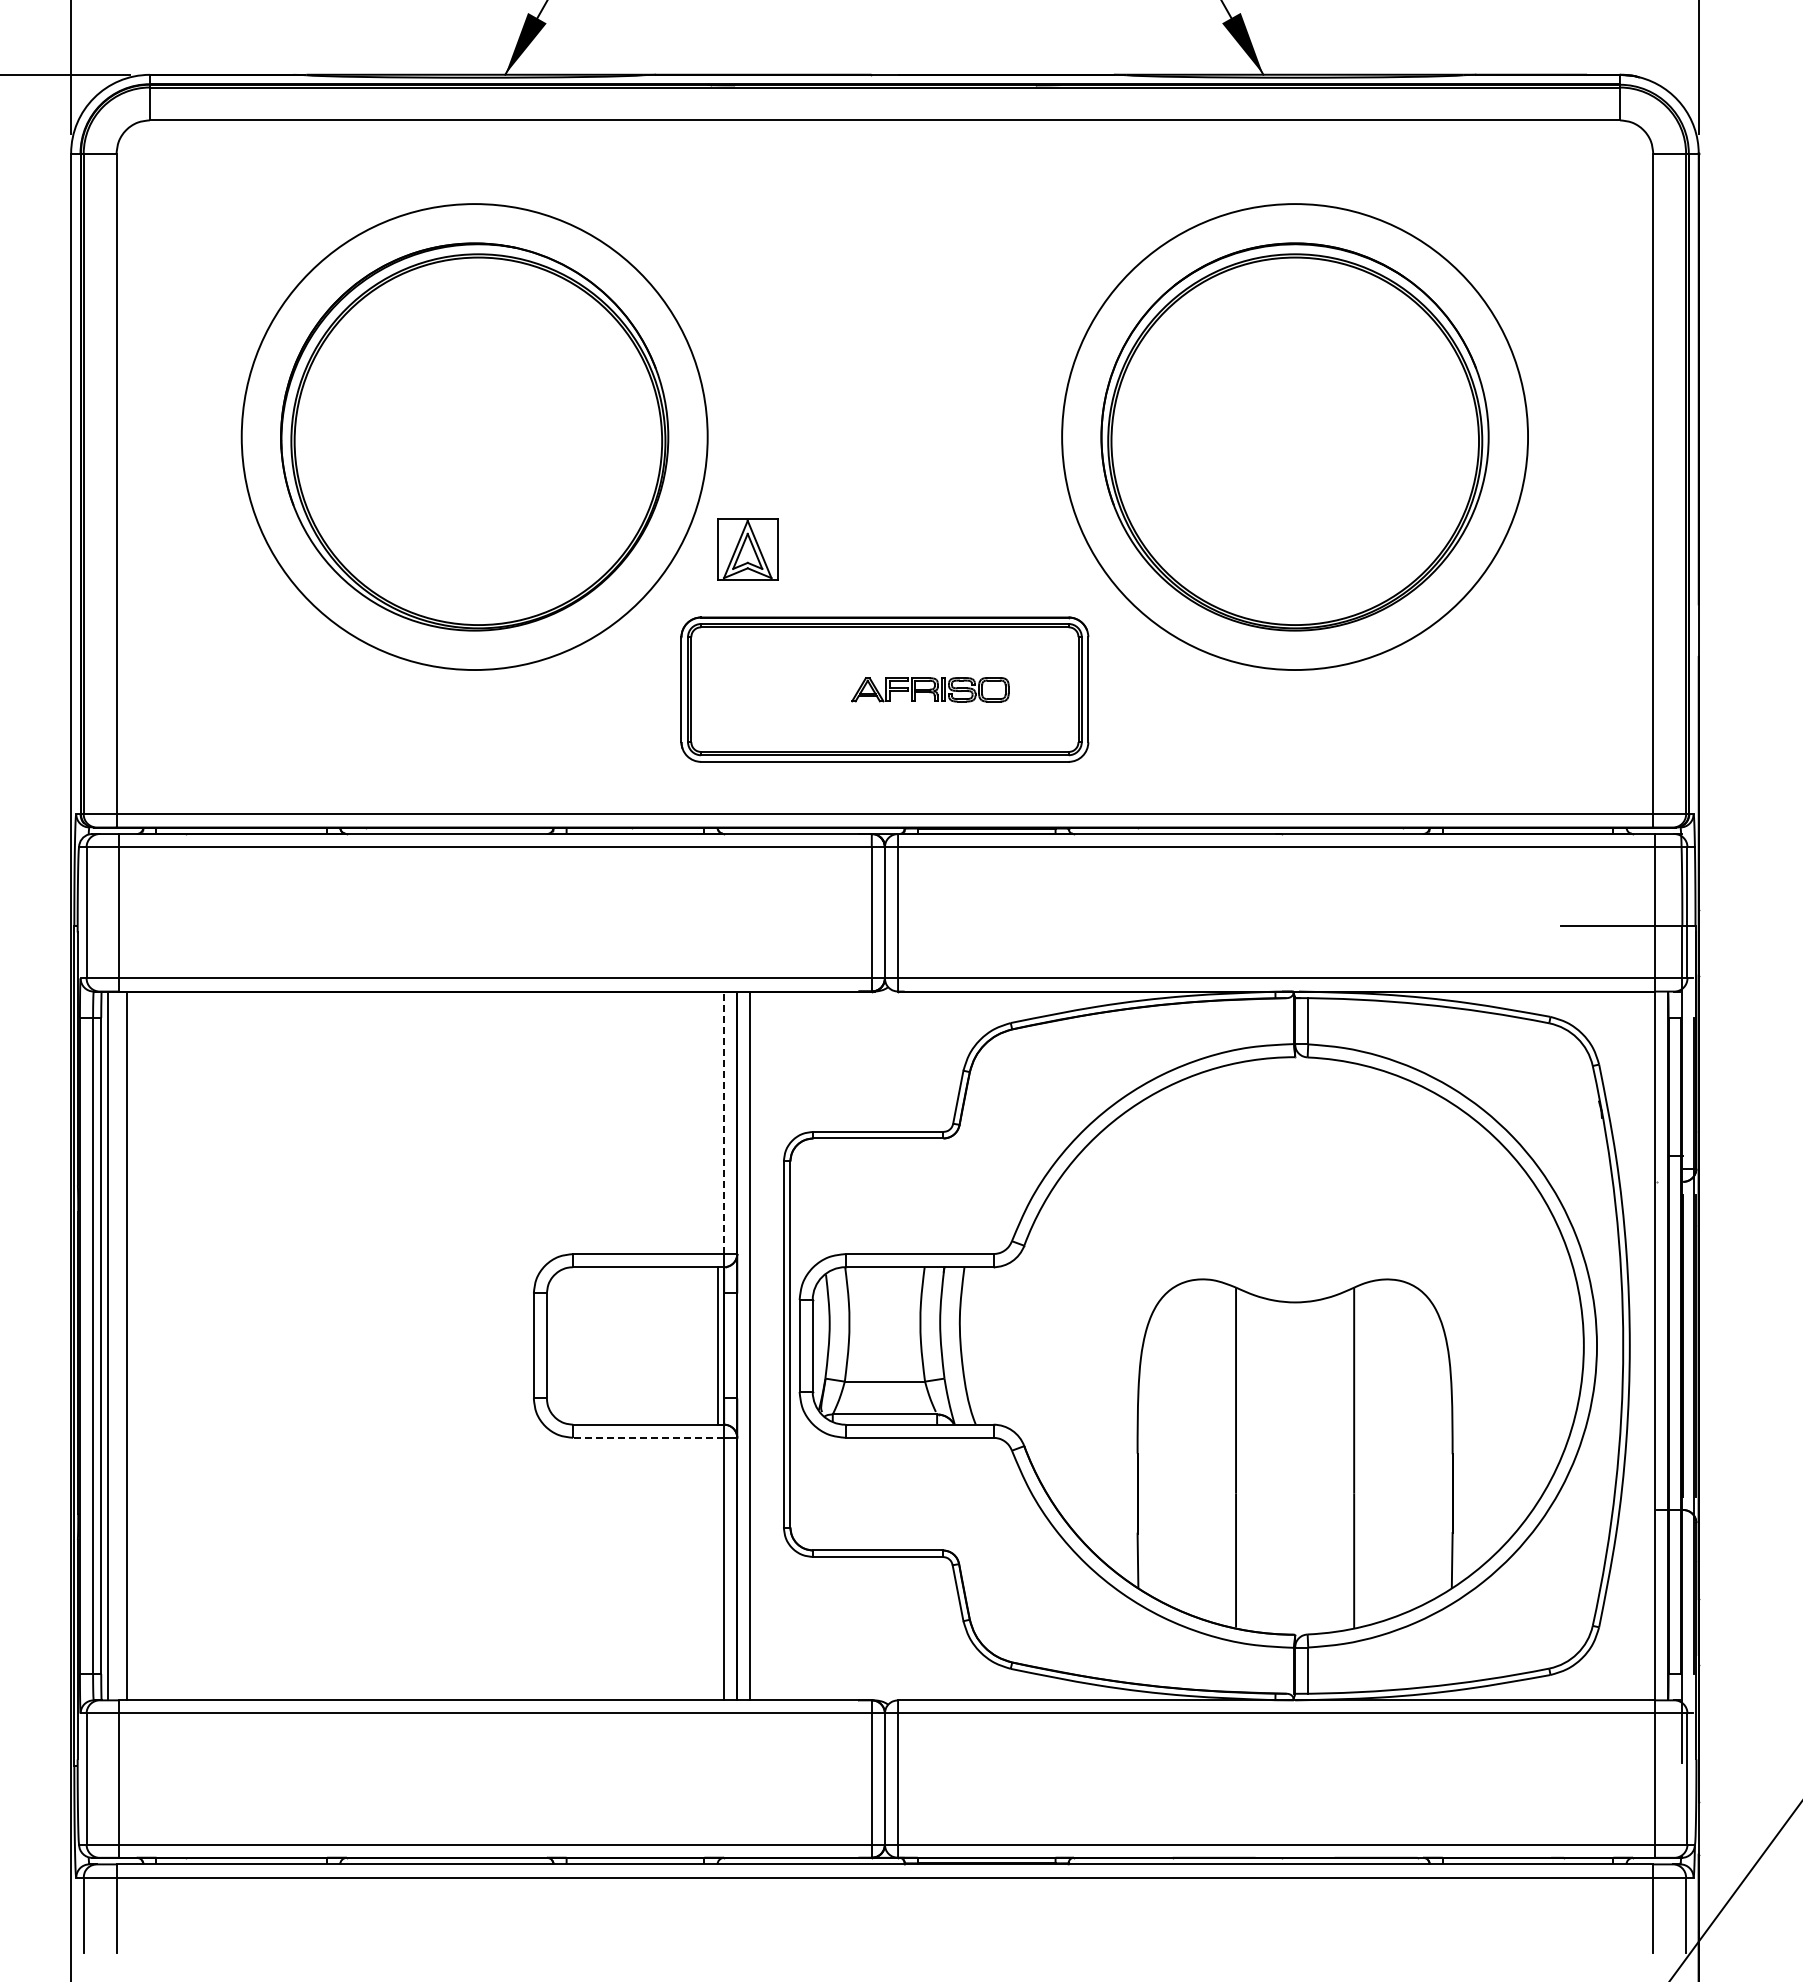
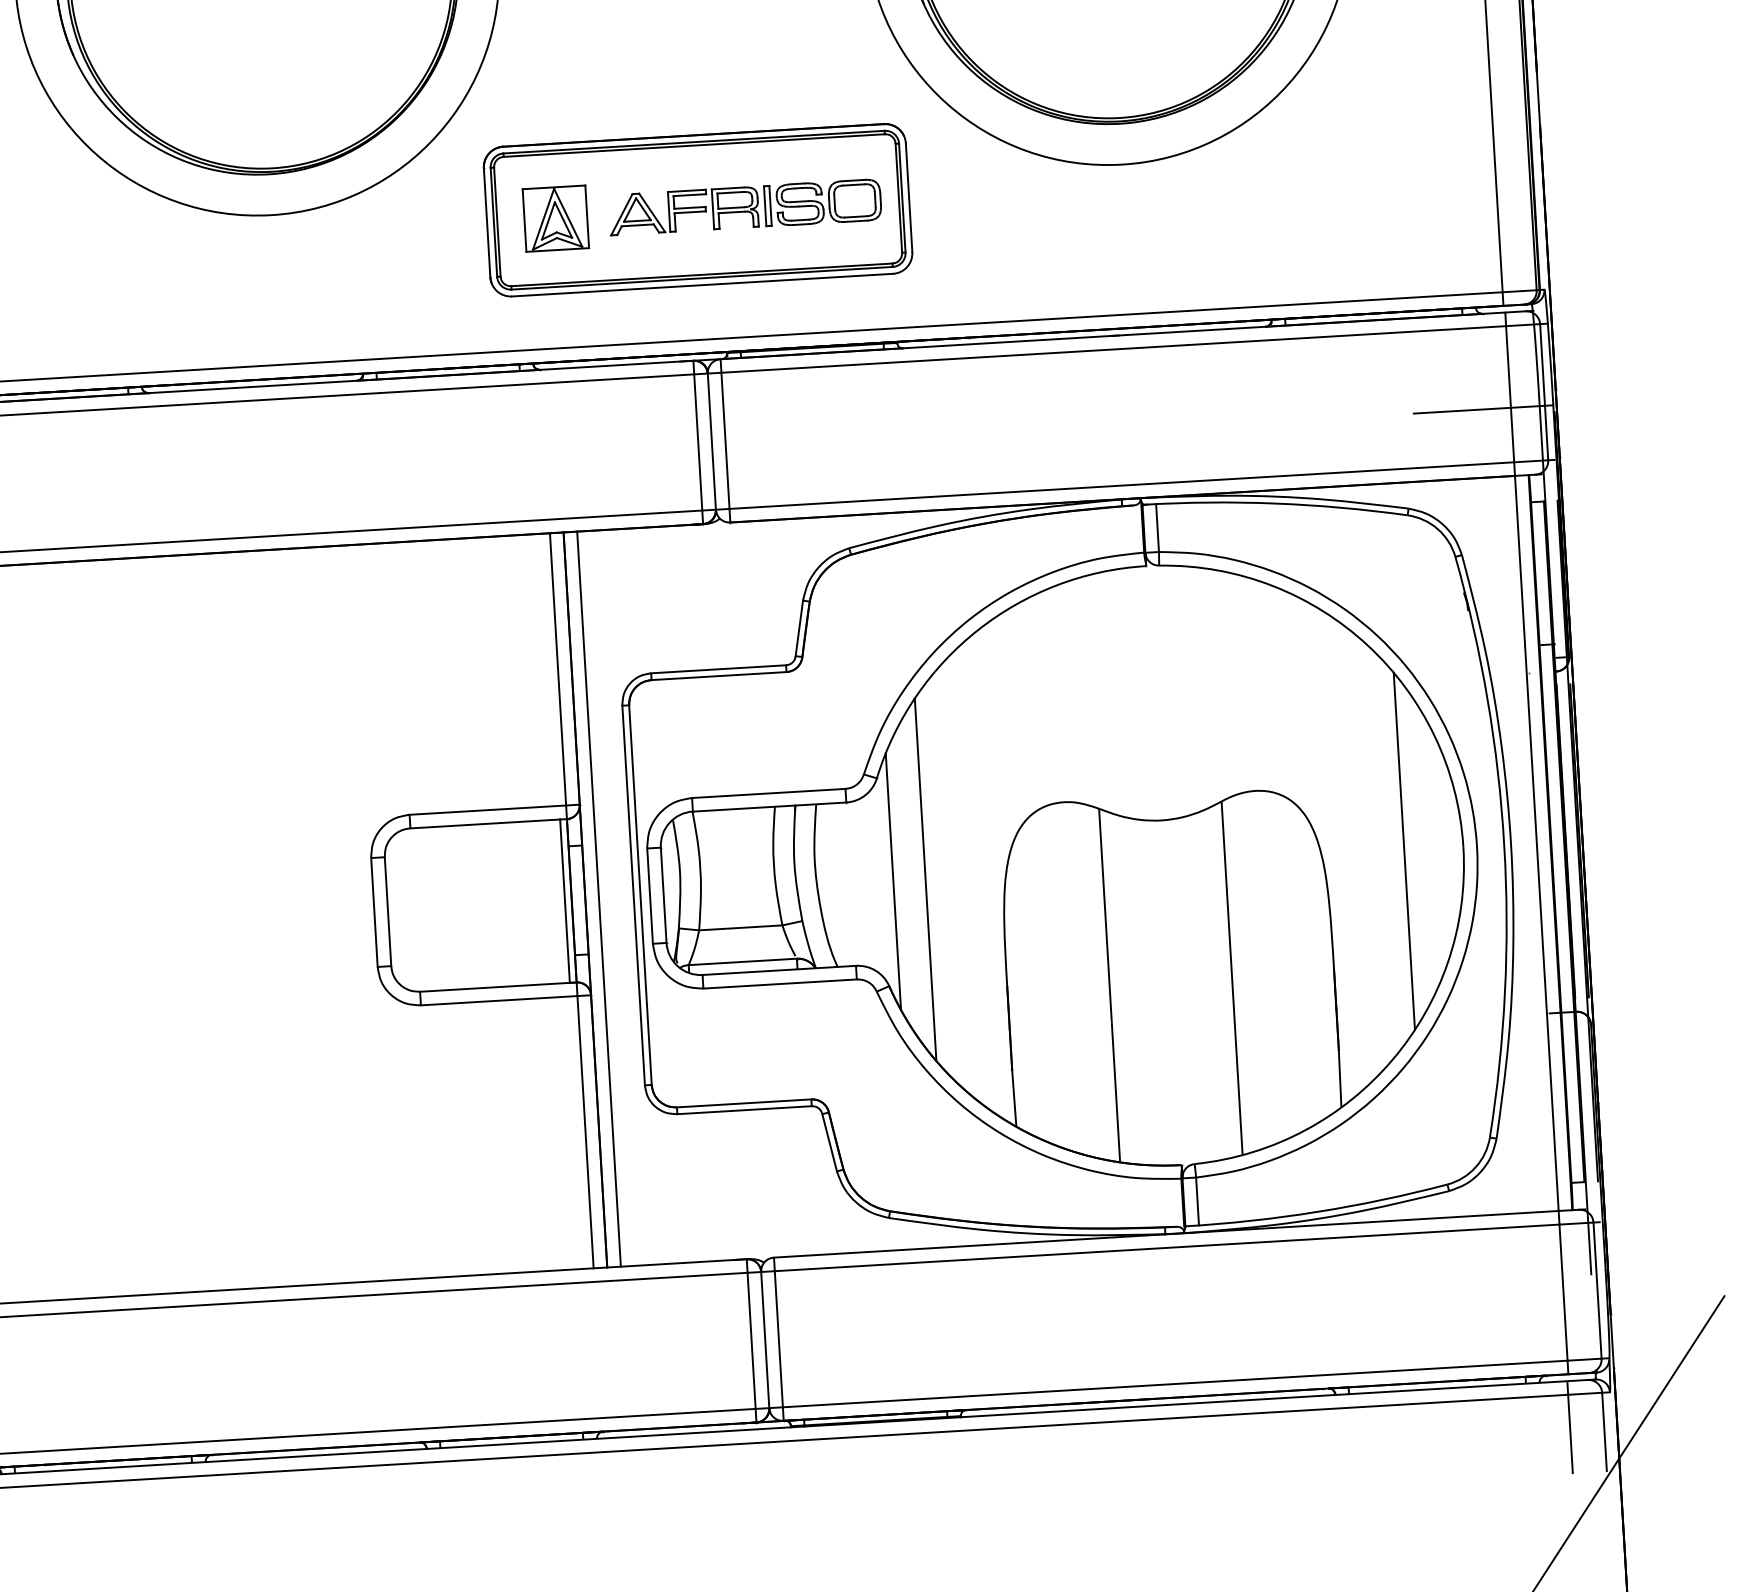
part: (747, 549) -> (555, 218), moved
part: (930, 689) -> (745, 207), size x1.67
line: (724, 1122) -> (558, 669), dashed -> solid
line: (1034, 1345) -> (893, 881), added
line: (1065, 1345) -> (925, 879), added
line: (1526, 1345) -> (1403, 850), added
line: (648, 1437) -> (499, 1000), dashed -> solid

